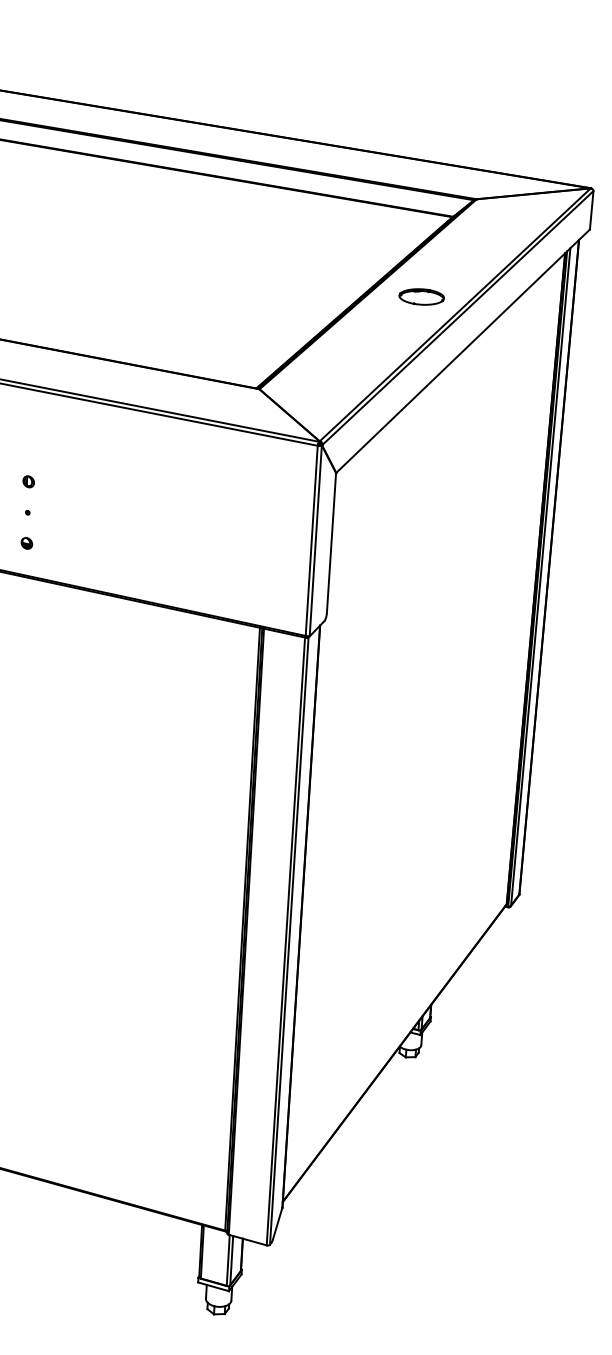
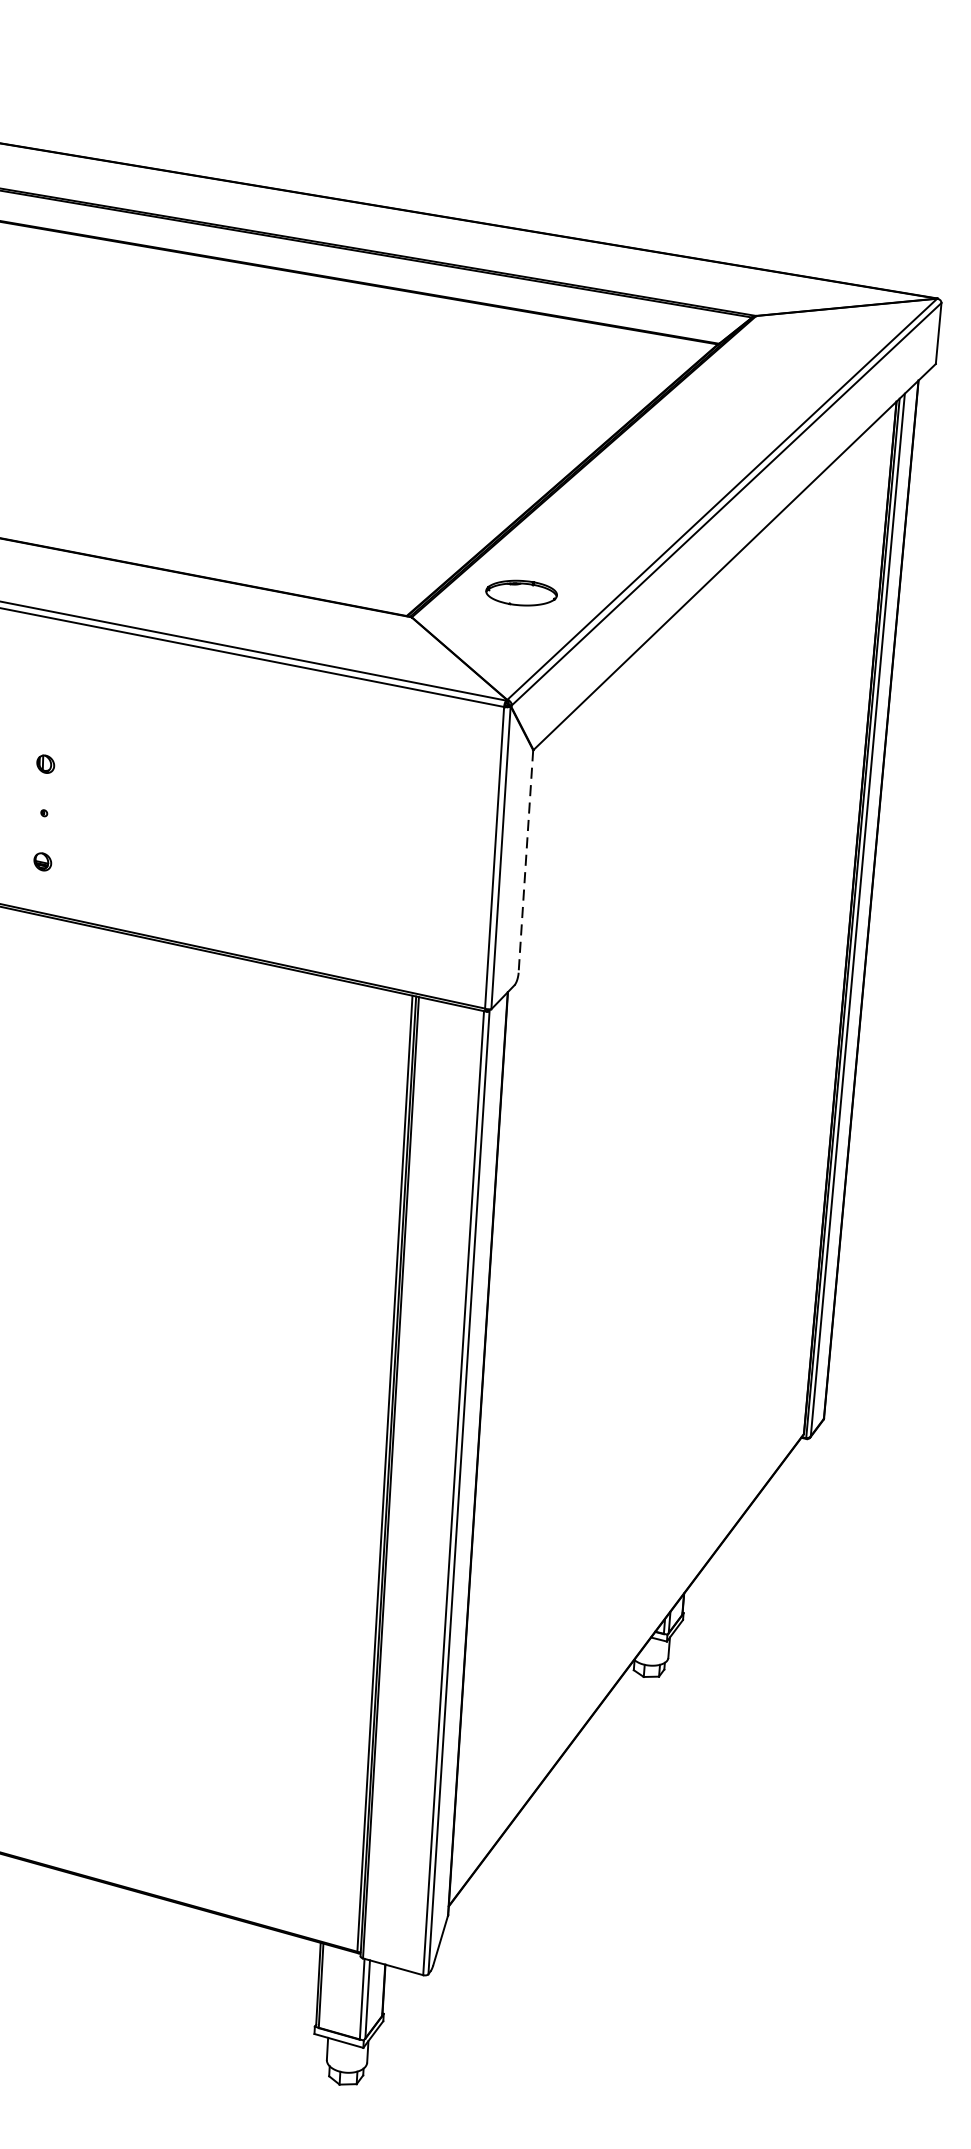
part: (421, 296) -> (521, 592), moved
line: (331, 543) -> (525, 861), solid -> dashed

